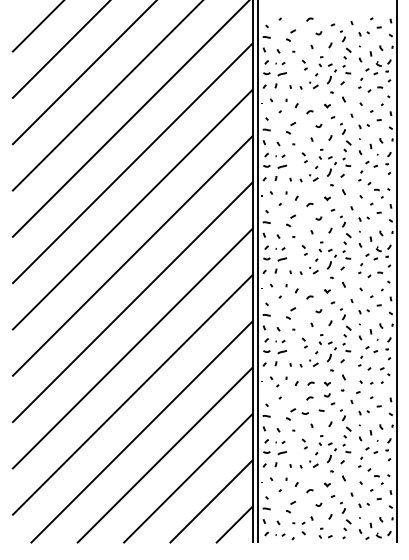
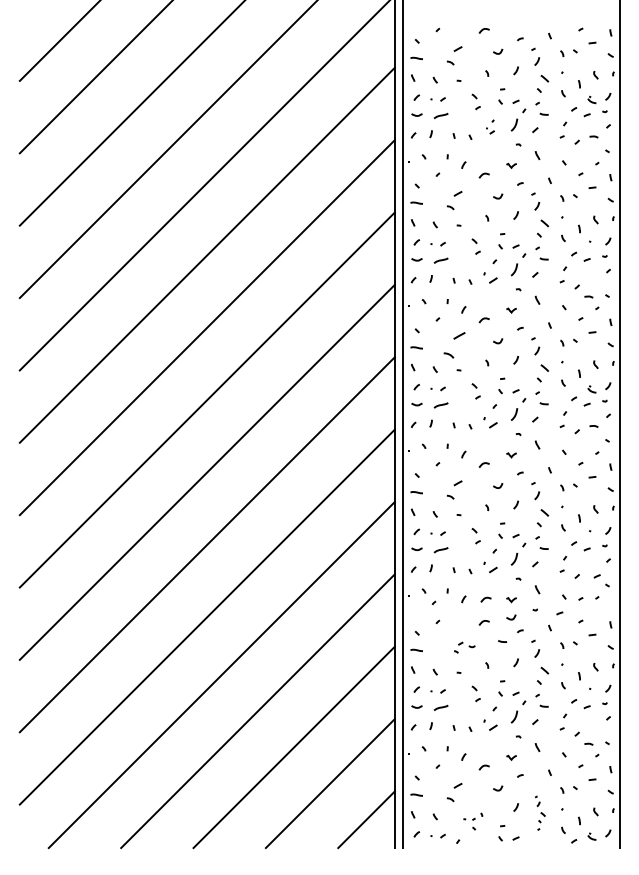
part: (313, 81) -> (489, 127), size x0.6
part: (290, 220) -> (453, 344), size x1.4
part: (297, 414) -> (464, 647), size x0.6
part: (345, 520) -> (539, 813), size x0.6
part: (302, 525) -> (472, 821), size x0.6

